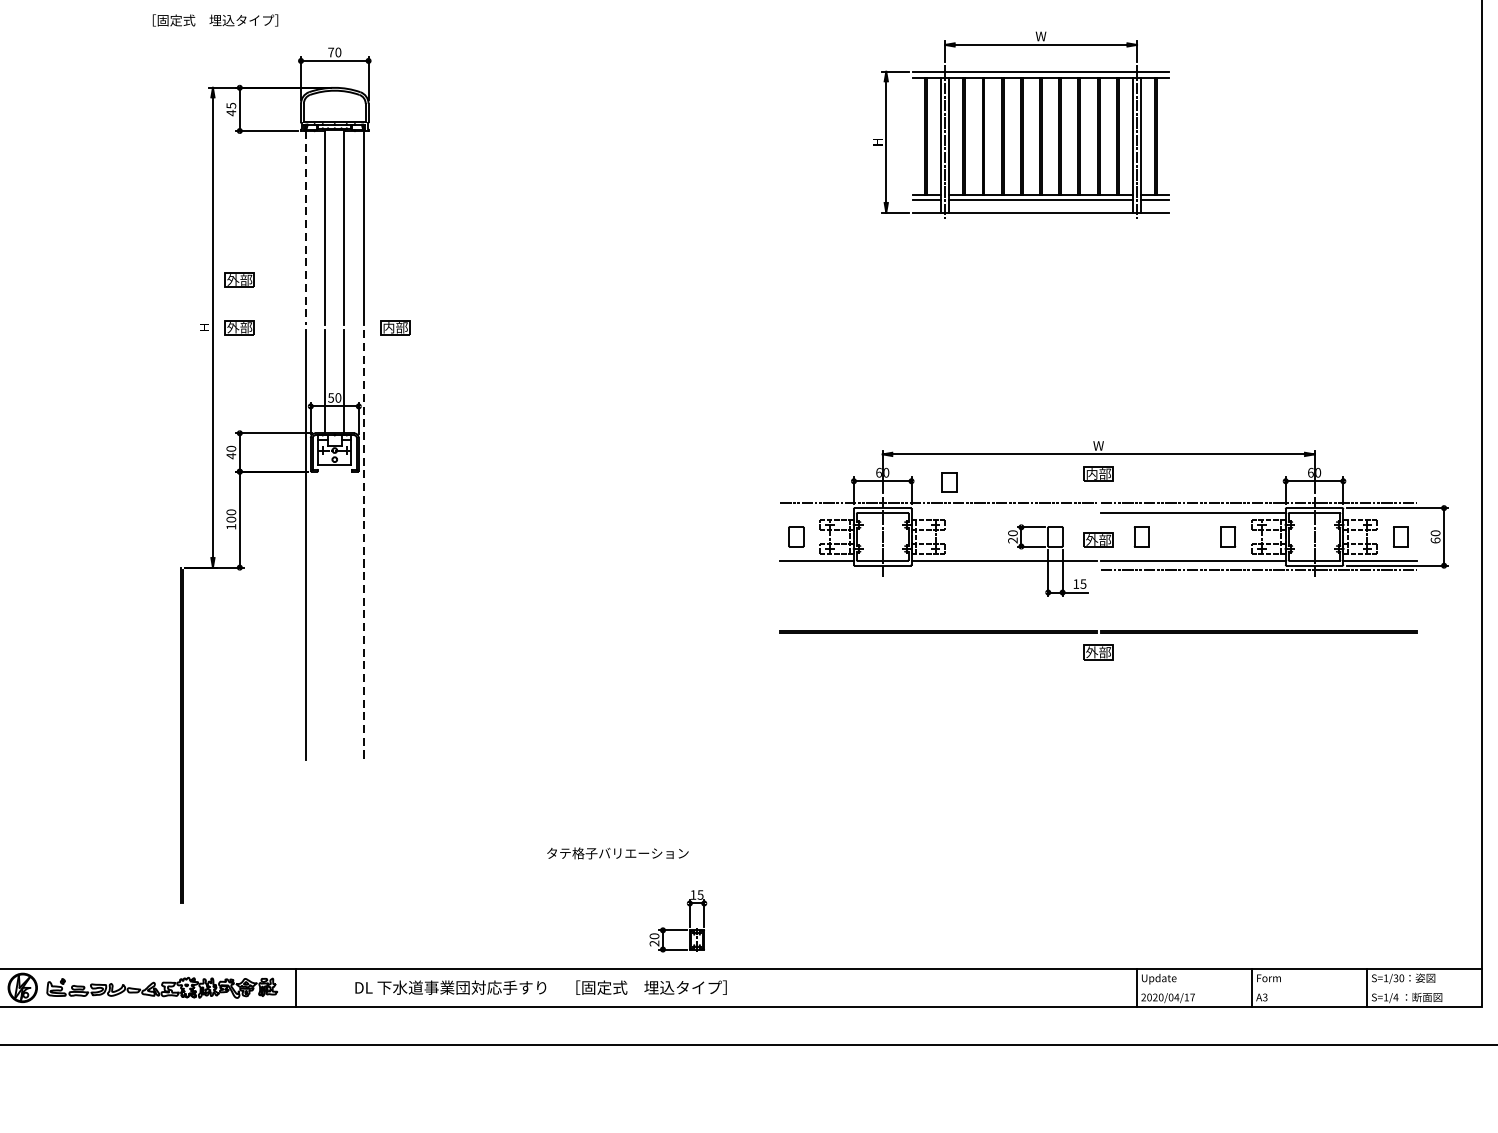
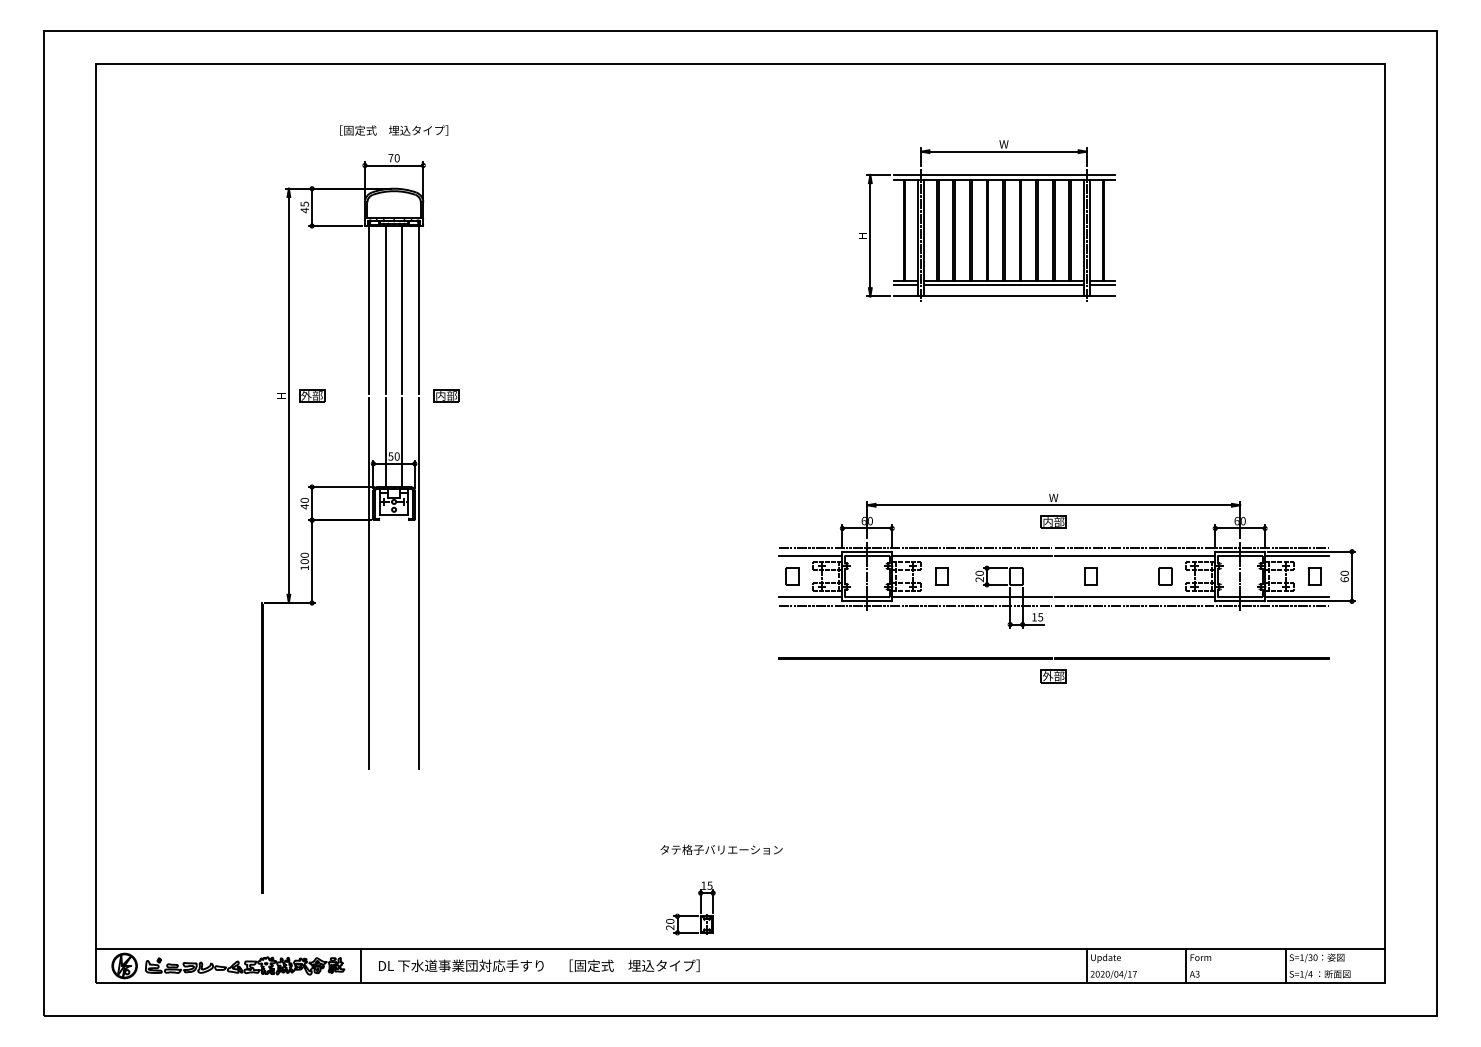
text: (215, 20) -> (394, 130), moved
line: (306, 227) -> (369, 309), dashed -> solid
part: (240, 279) -> (312, 354), removed
part: (948, 482) -> (941, 576), moved
line: (816, 512) -> (810, 555), added
line: (1004, 512) -> (972, 555), added
line: (1379, 512) -> (1296, 555), added
part: (1098, 540) -> (1053, 579), removed
line: (363, 544) -> (418, 583), dashed -> solid
line: (938, 570) -> (915, 605), added
text: (617, 853) -> (721, 849), moved
text: (541, 987) -> (539, 965), moved

